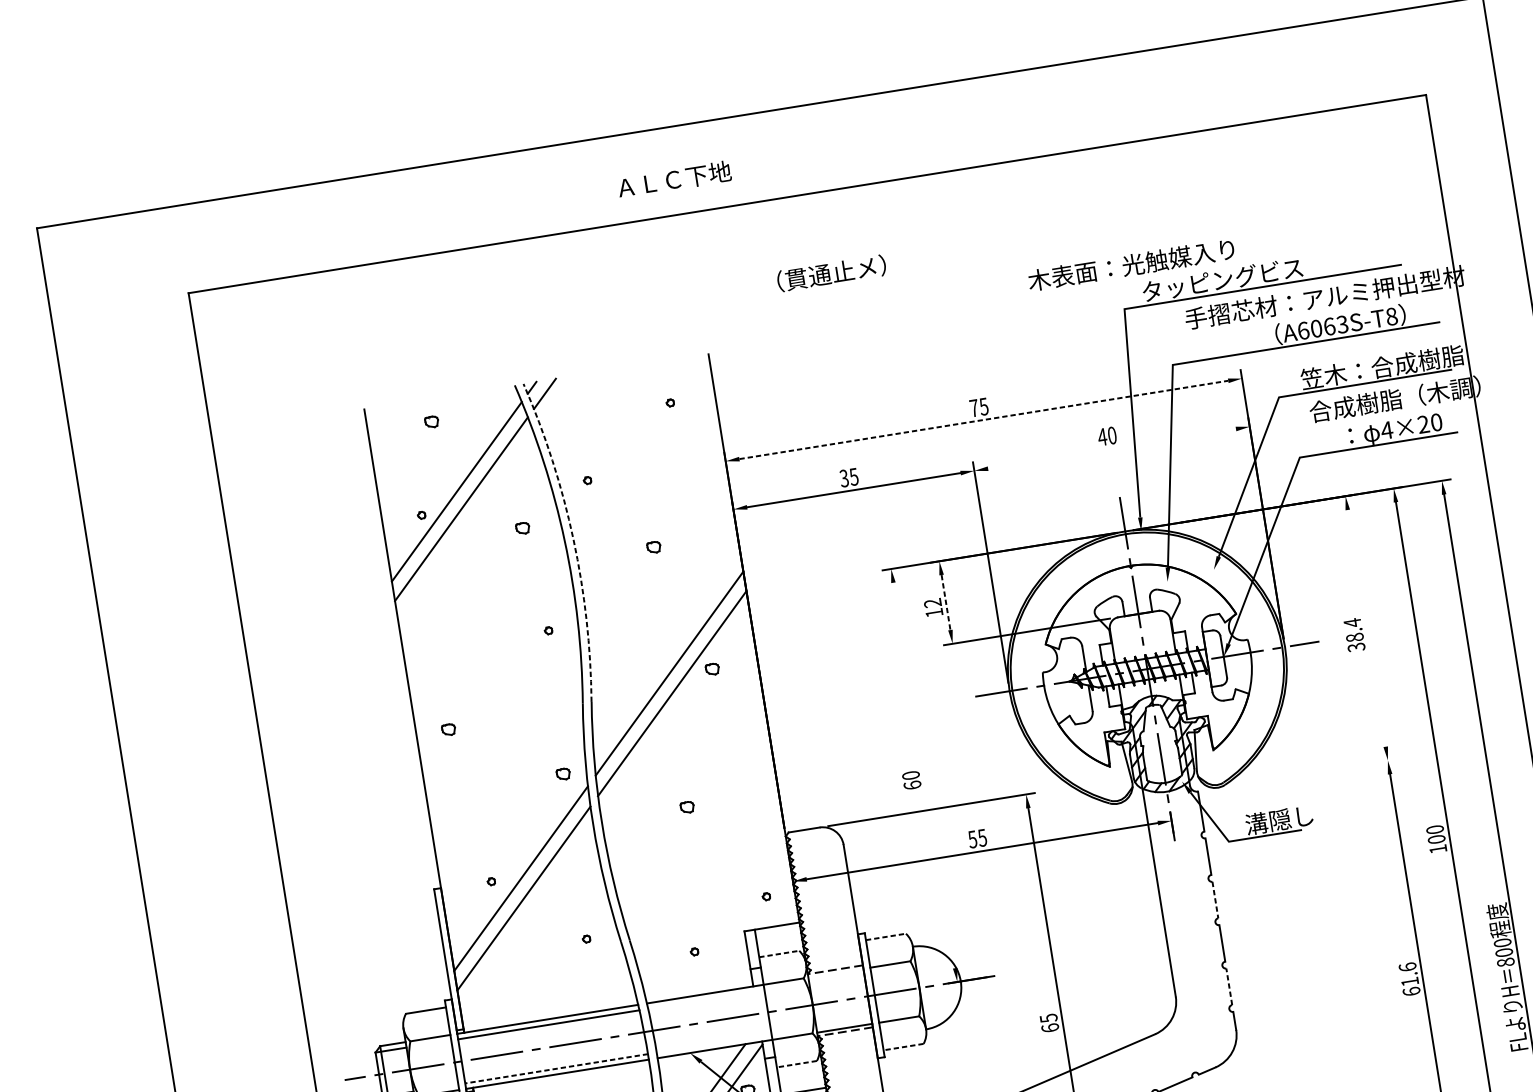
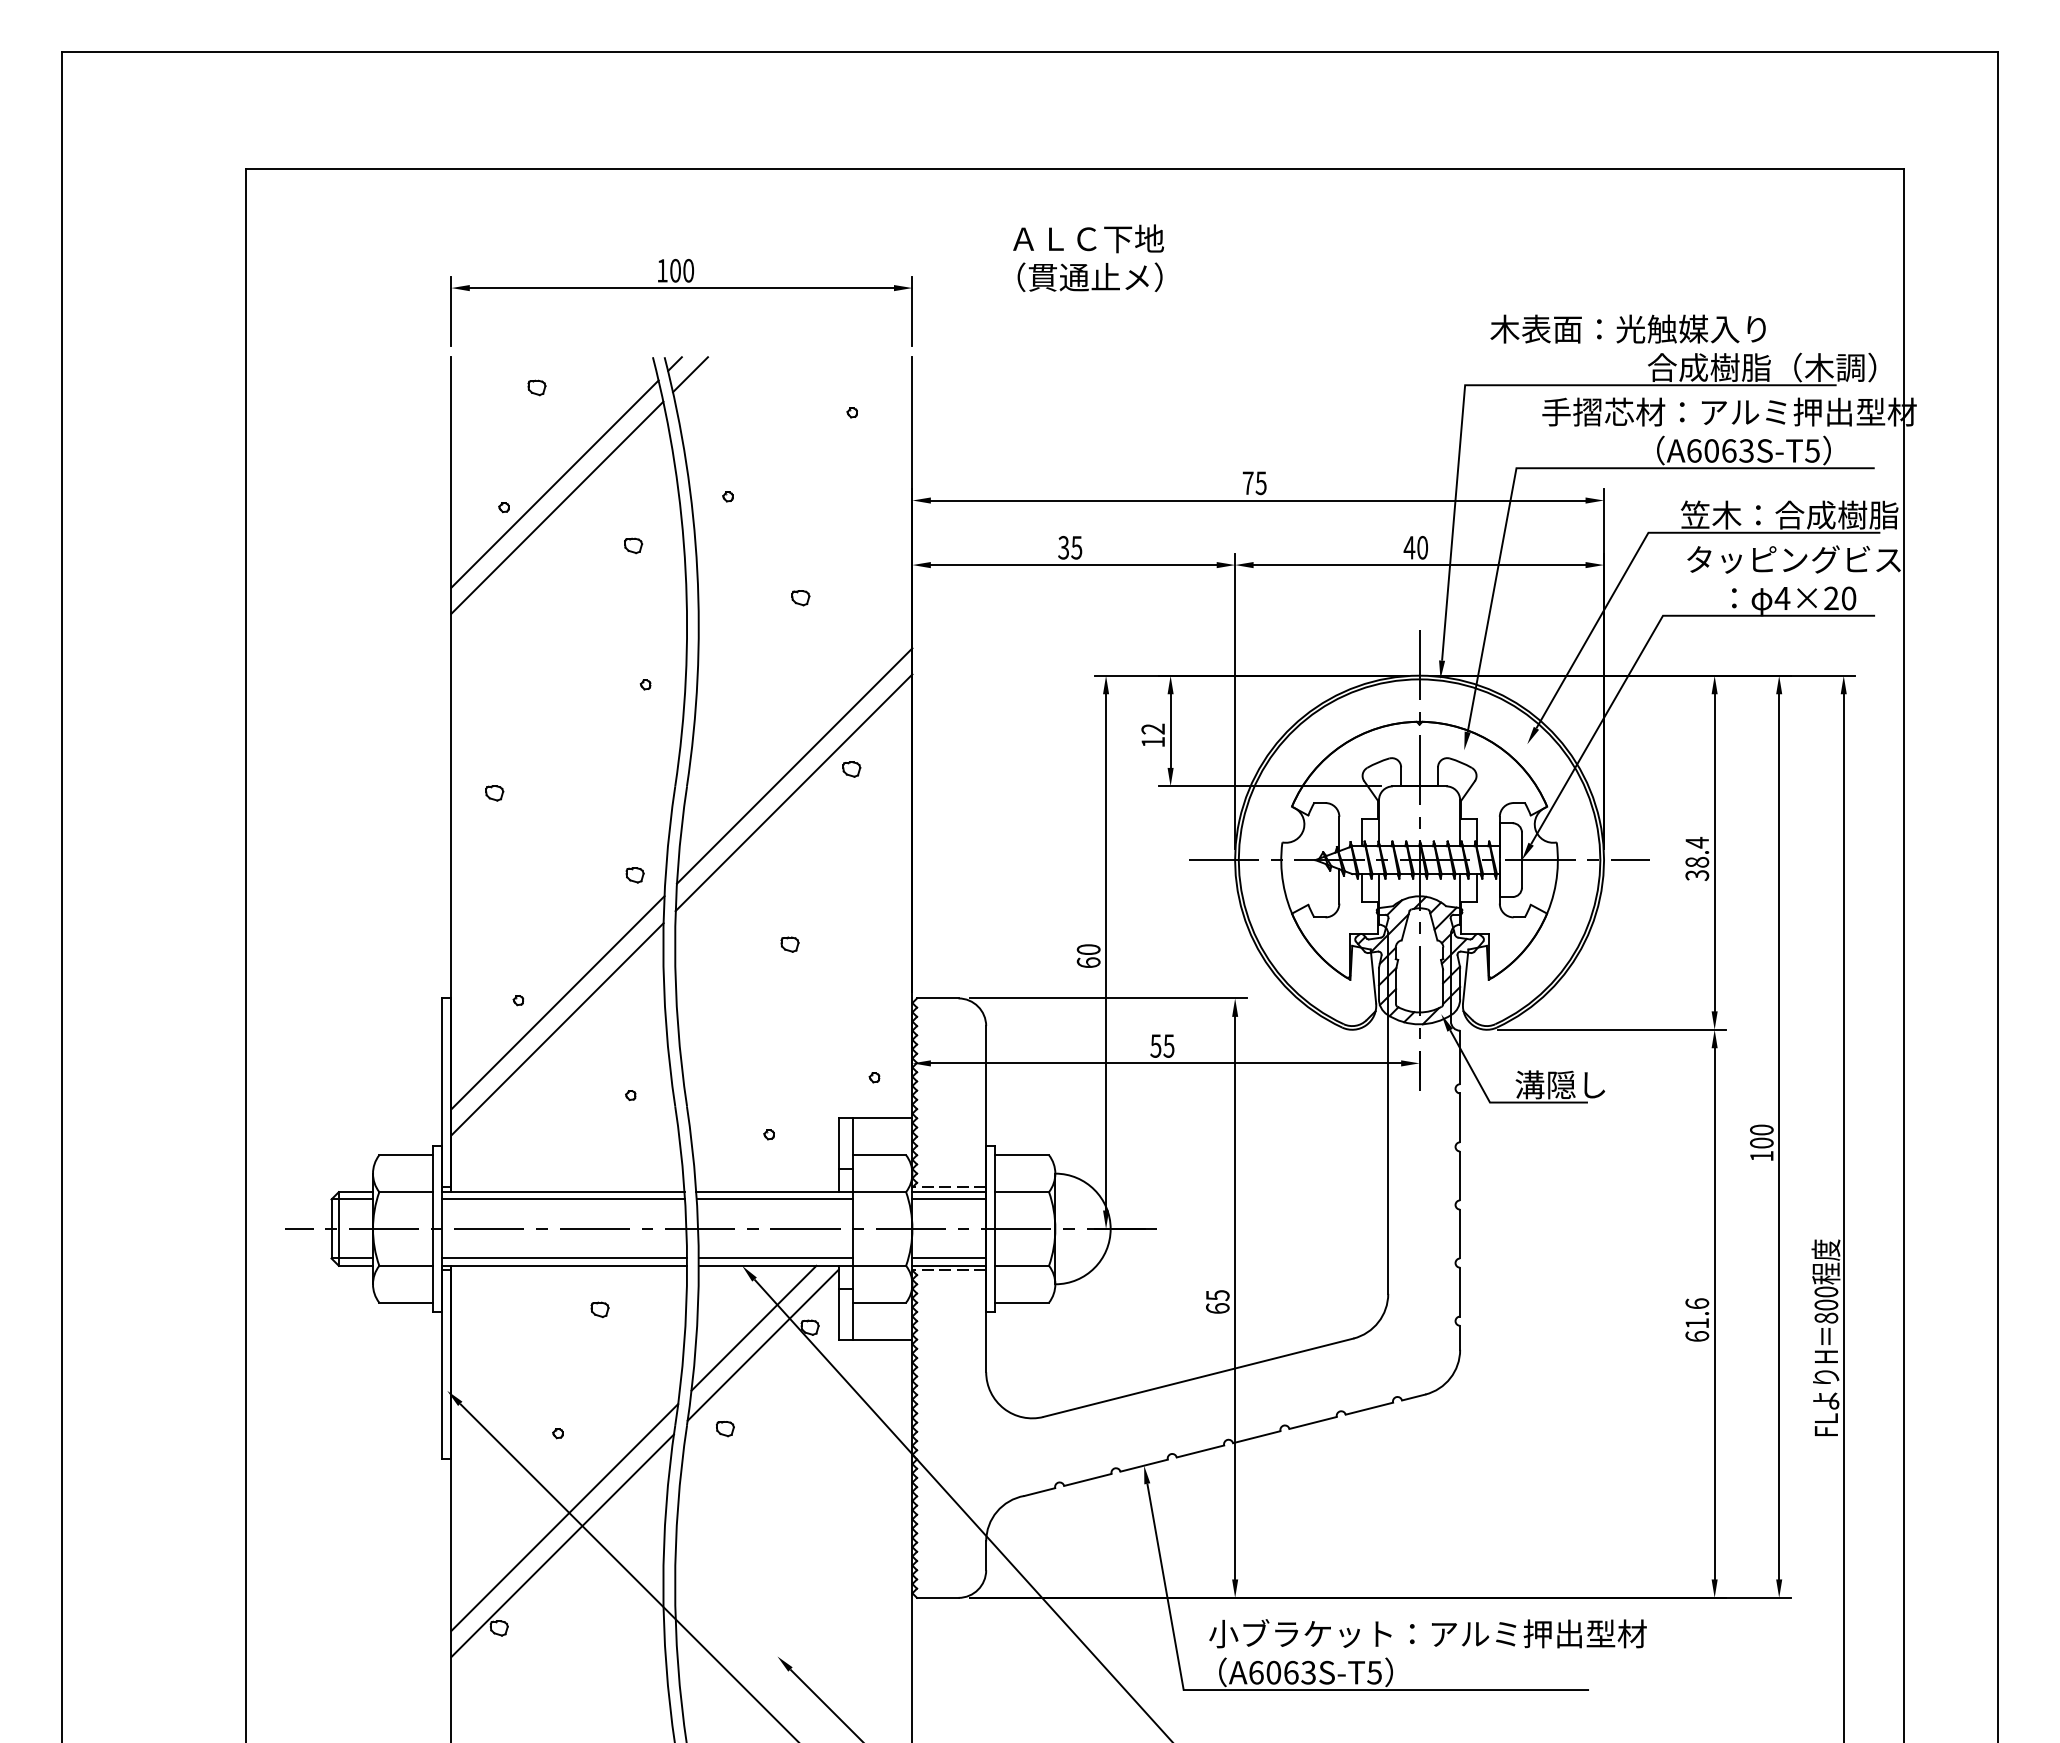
text: (674, 179) -> (1088, 238), moved
text: (1130, 264) -> (1627, 328), moved
text: (1286, 269) -> (1684, 367), タッピングビス -> 合成樹脂（木調）
text: (1391, 316) -> (1812, 450), A6063S-T8 -> A6063S-T5
part: (527, 330) -> (681, 288), added
text: (1395, 399) -> (1799, 559), 合成樹脂（木調） -> タッピングビス
line: (984, 419) -> (1258, 500), dashed -> solid
line: (1112, 449) -> (1419, 565), added
arc: (573, 539) -> (697, 570), dashed -> solid
line: (945, 602) -> (1170, 731), dashed -> solid
line: (1366, 628) -> (1714, 852), added
line: (1311, 772) -> (1612, 1029), added
line: (924, 775) -> (1106, 952), added
line: (1215, 900) -> (1460, 1176), dashed -> solid
line: (886, 937) -> (1022, 1155), dashed -> solid
line: (779, 954) -> (879, 1155), dashed -> solid
line: (836, 973) -> (949, 1192), added
line: (836, 978) -> (949, 1199), added
line: (1229, 986) -> (1460, 1291), dashed -> solid
line: (706, 999) -> (774, 1199), added
line: (844, 1022) -> (949, 1258), added
line: (714, 1043) -> (775, 1258), added
line: (903, 1046) -> (1022, 1302), dashed -> solid
line: (797, 1063) -> (879, 1302), dashed -> solid
line: (556, 1068) -> (564, 1258), dashed -> solid

